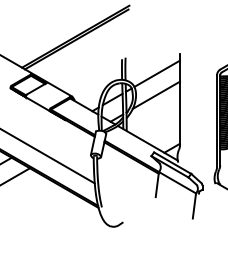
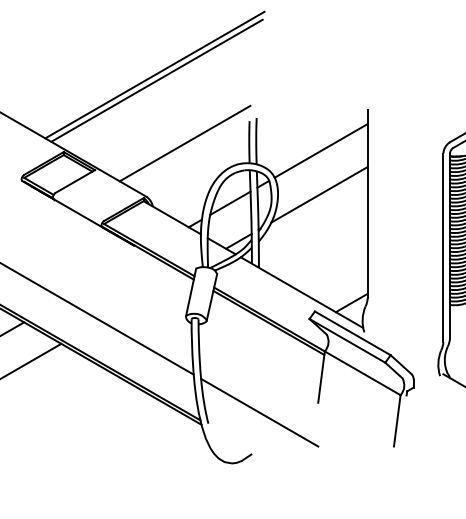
line: (90, 69) -> (185, 142), added
line: (126, 201) -> (258, 411), added

